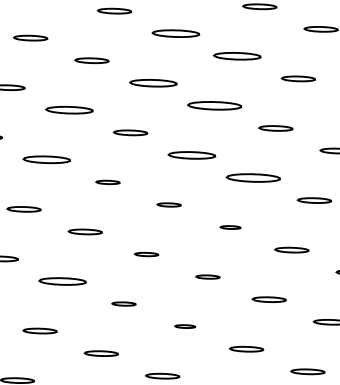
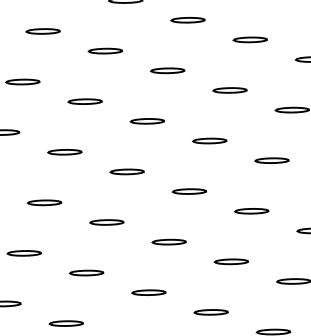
part: (175, 33) -> (187, 20), size x0.71
part: (236, 56) -> (249, 40), size x0.71
part: (152, 83) -> (166, 71), size x0.71
part: (214, 105) -> (229, 90), size x0.62
part: (68, 110) -> (84, 101), size x0.71
part: (191, 155) -> (209, 141), size x0.71
part: (46, 159) -> (64, 151), size x0.71
part: (252, 177) -> (271, 160), size x0.62
part: (107, 182) -> (126, 172), size x1.43
part: (168, 204) -> (188, 191), size x1.43
part: (230, 227) -> (251, 211), size x1.67
part: (146, 254) -> (169, 242), size x1.43
part: (207, 276) -> (231, 261), size x1.43
part: (62, 281) -> (86, 273), size x0.71
part: (123, 303) -> (148, 292), size x1.43
part: (184, 326) -> (210, 312), size x1.67

